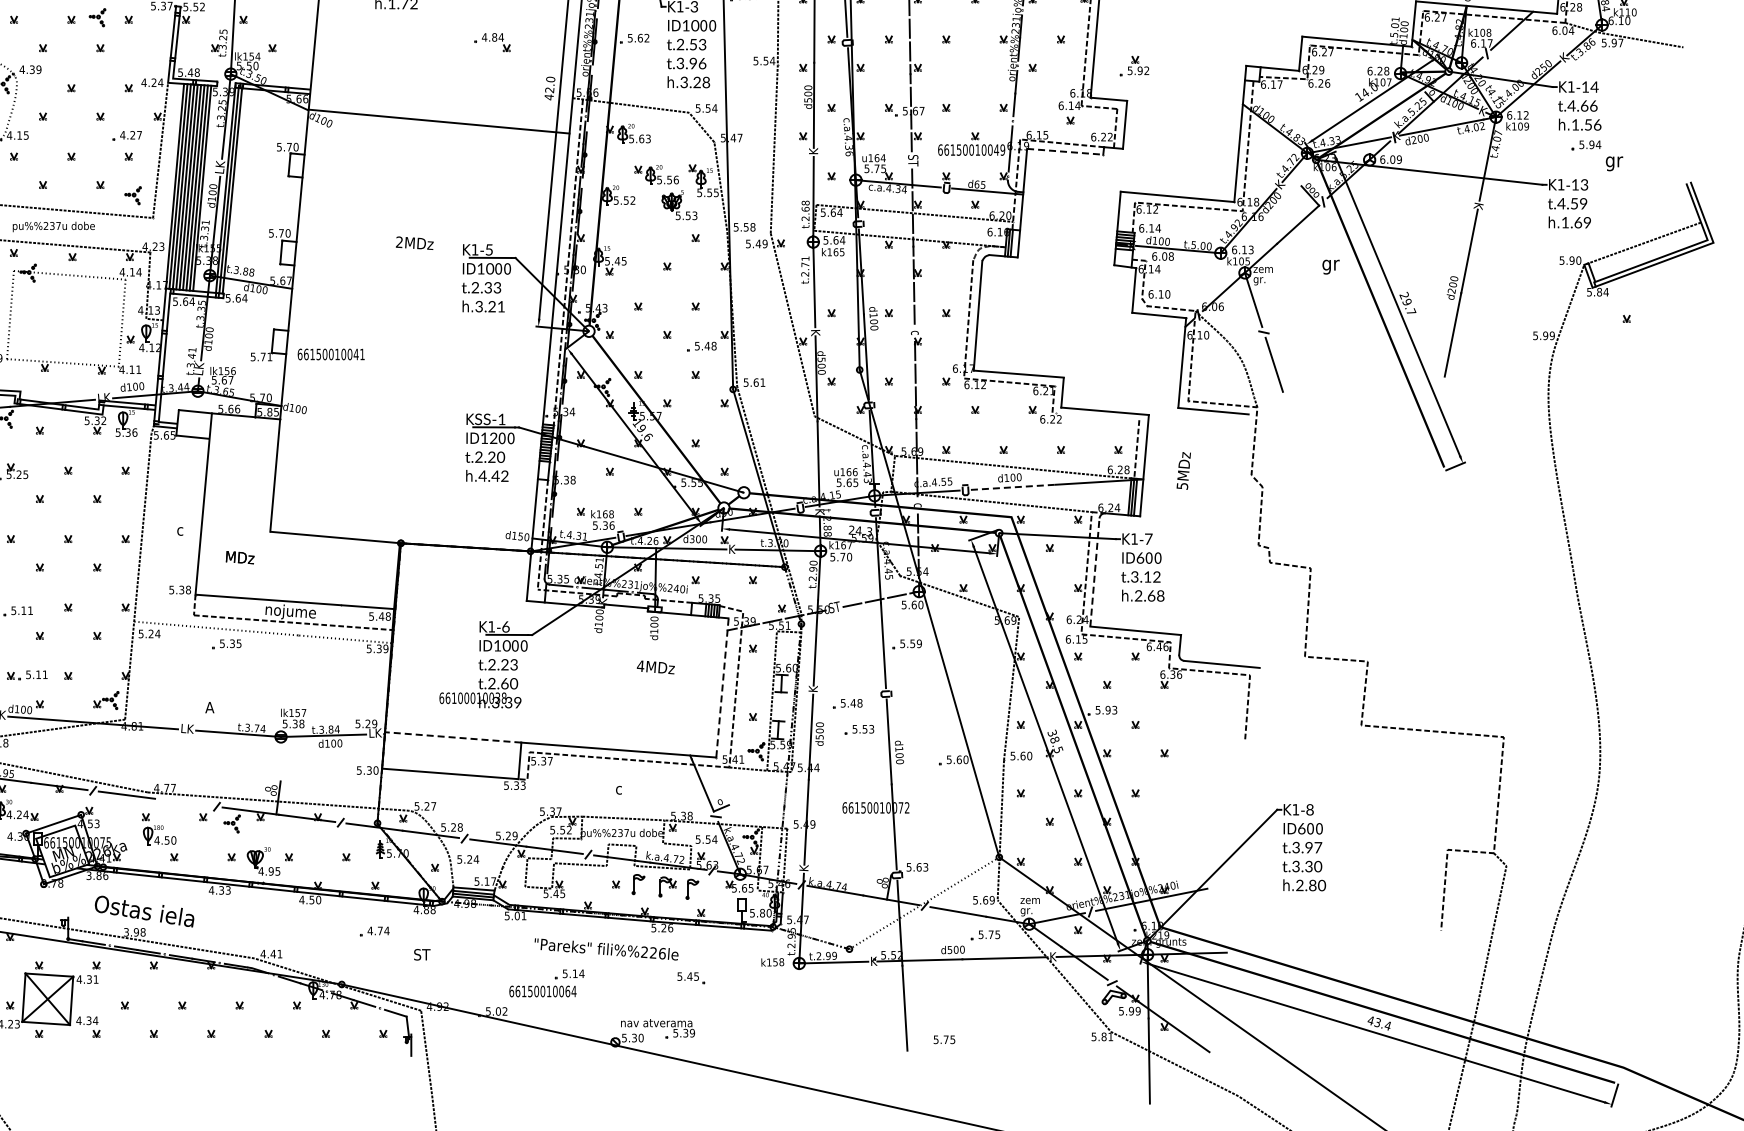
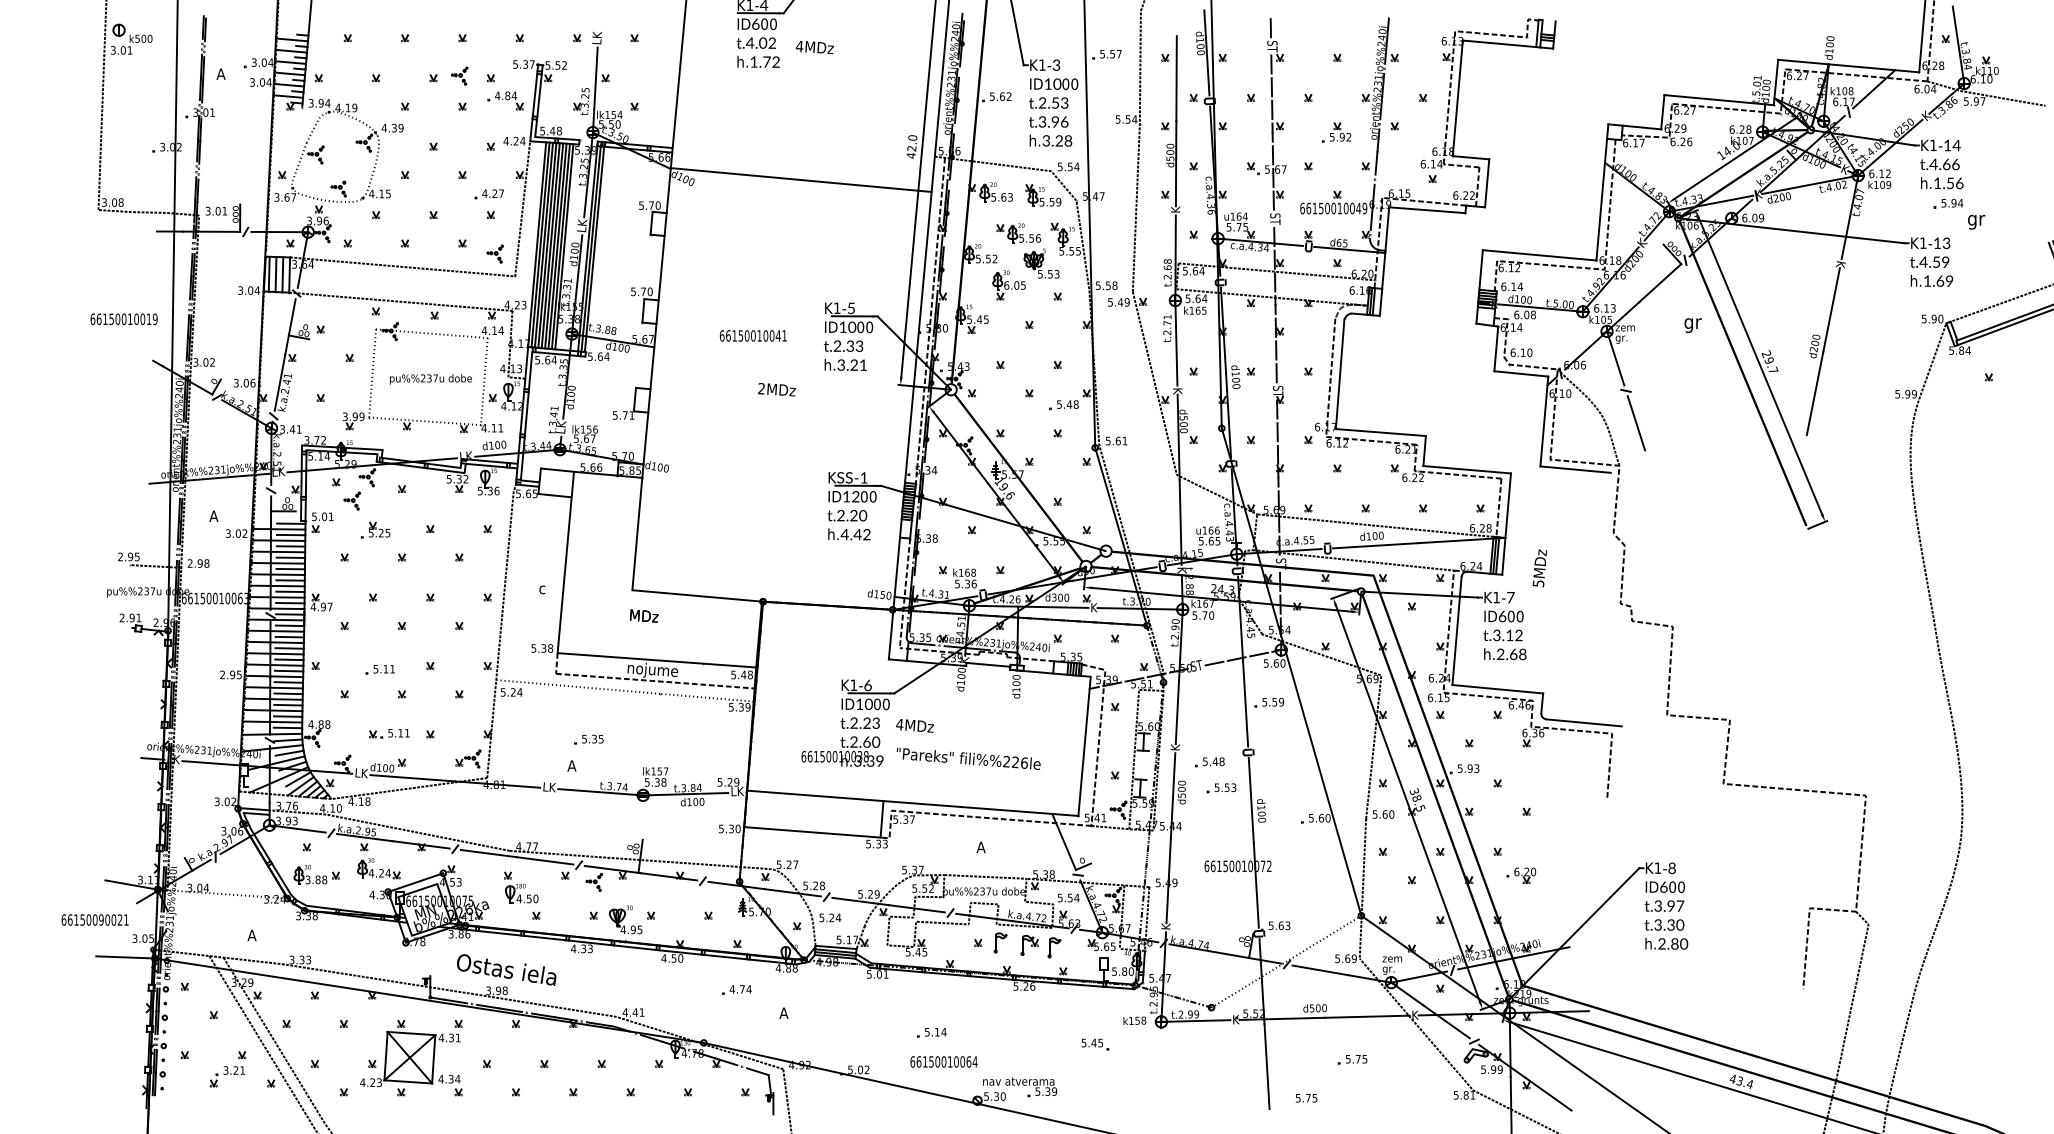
part: (492, 42) -> (505, 100), moved
part: (1134, 66) -> (1336, 132), moved
part: (681, 137) -> (1043, 195), added
line: (1065, 152) -> (1427, 210), dashed -> solid
text: (53, 227) -> (430, 379), moved
part: (646, 227) -> (1008, 285), added
text: (414, 243) -> (776, 389), moved
text: (916, 333) -> (1278, 391), c -> ST
text: (330, 354) -> (752, 335), moved
line: (1095, 416) -> (1457, 474), added
text: (1183, 471) -> (1539, 568), moved
line: (1013, 487) -> (1375, 545), dashed -> solid
text: (918, 505) -> (1280, 563), c -> ST
text: (240, 557) -> (644, 615), moved
line: (1095, 572) -> (1457, 630), dashed -> solid
part: (226, 644) -> (588, 739), moved
text: (655, 667) -> (914, 725), moved
line: (722, 688) -> (1084, 746), dashed -> solid
text: (460, 698) -> (822, 756), 66100010038 -> 66150010038
line: (452, 737) -> (814, 795), dashed -> solid
text: (618, 789) -> (980, 847), c -> A
line: (183, 802) -> (545, 860), added
part: (1159, 817) -> (1521, 875), added
part: (985, 935) -> (1352, 1059), moved
text: (606, 949) -> (968, 758), moved
text: (422, 955) -> (784, 1013), ST -> A
part: (691, 978) -> (1095, 1044), moved
text: (542, 991) -> (943, 1061), moved

